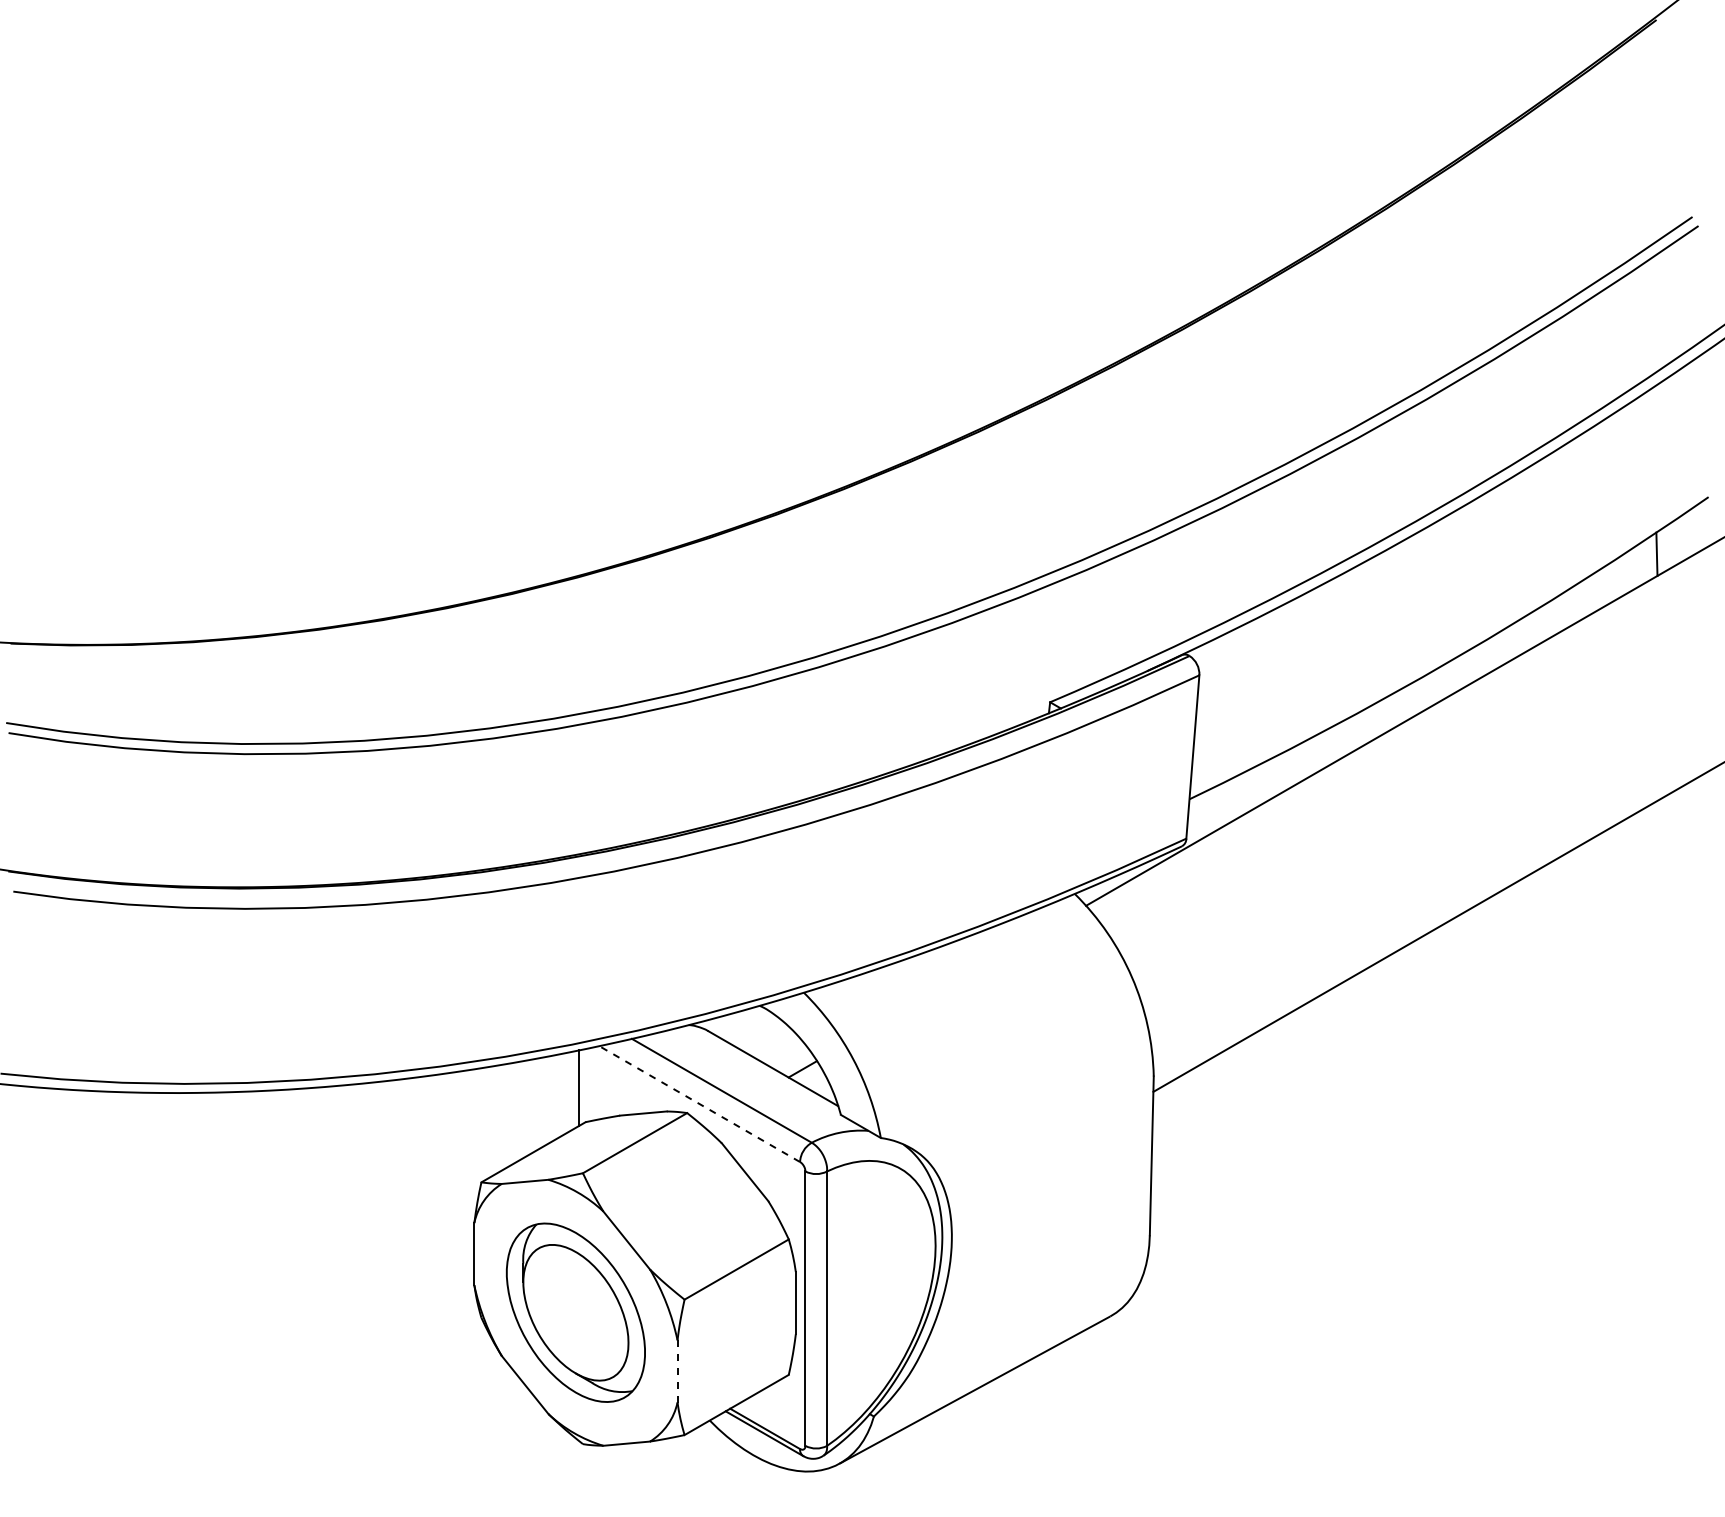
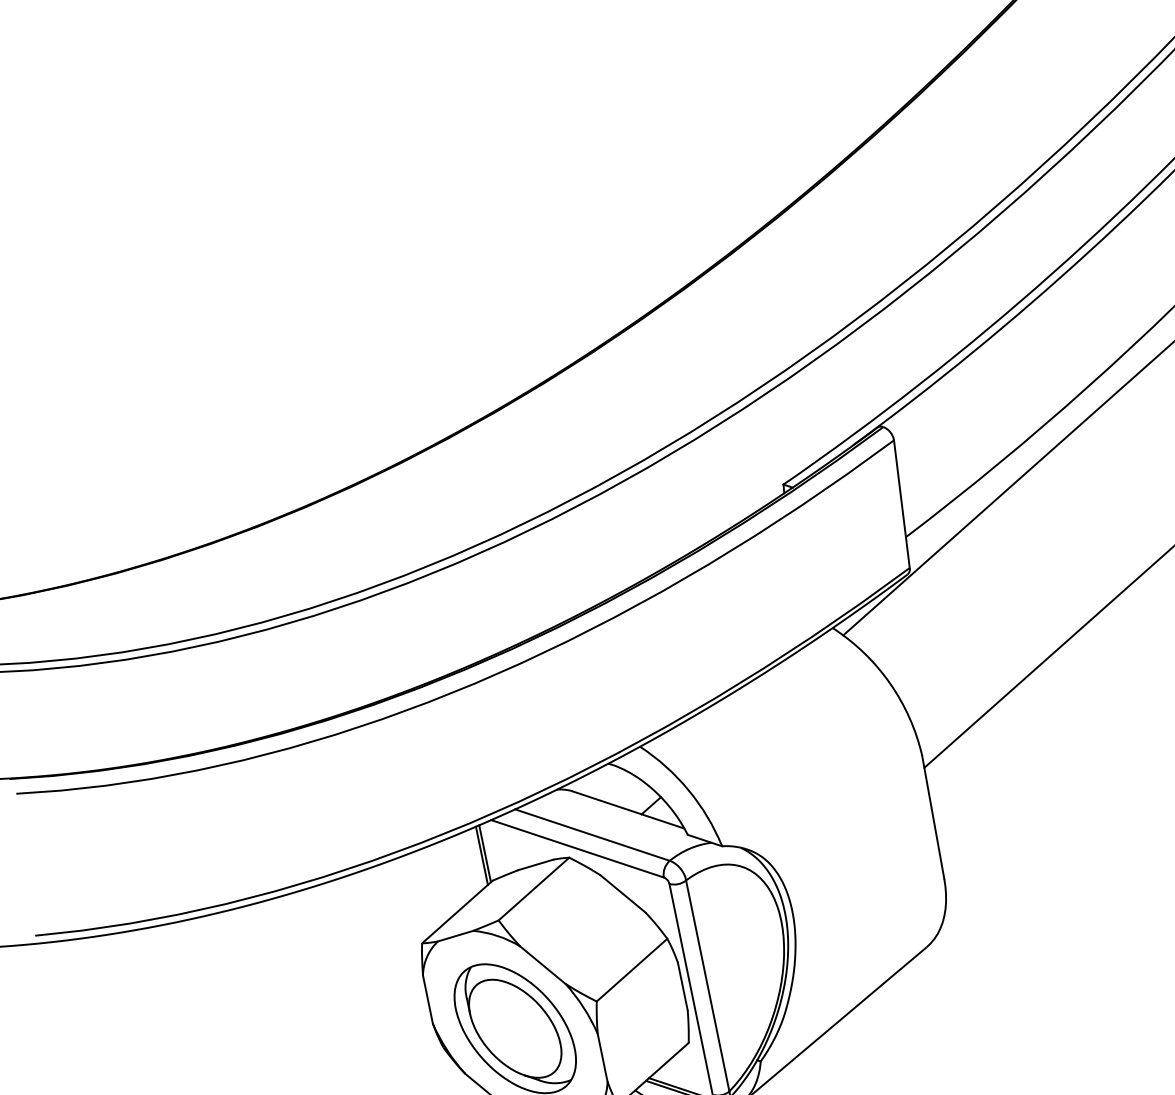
line: (583, 1086) -> (485, 853), added
line: (699, 1104) -> (577, 849), dashed -> solid
line: (677, 1370) -> (602, 1057), dashed -> solid

